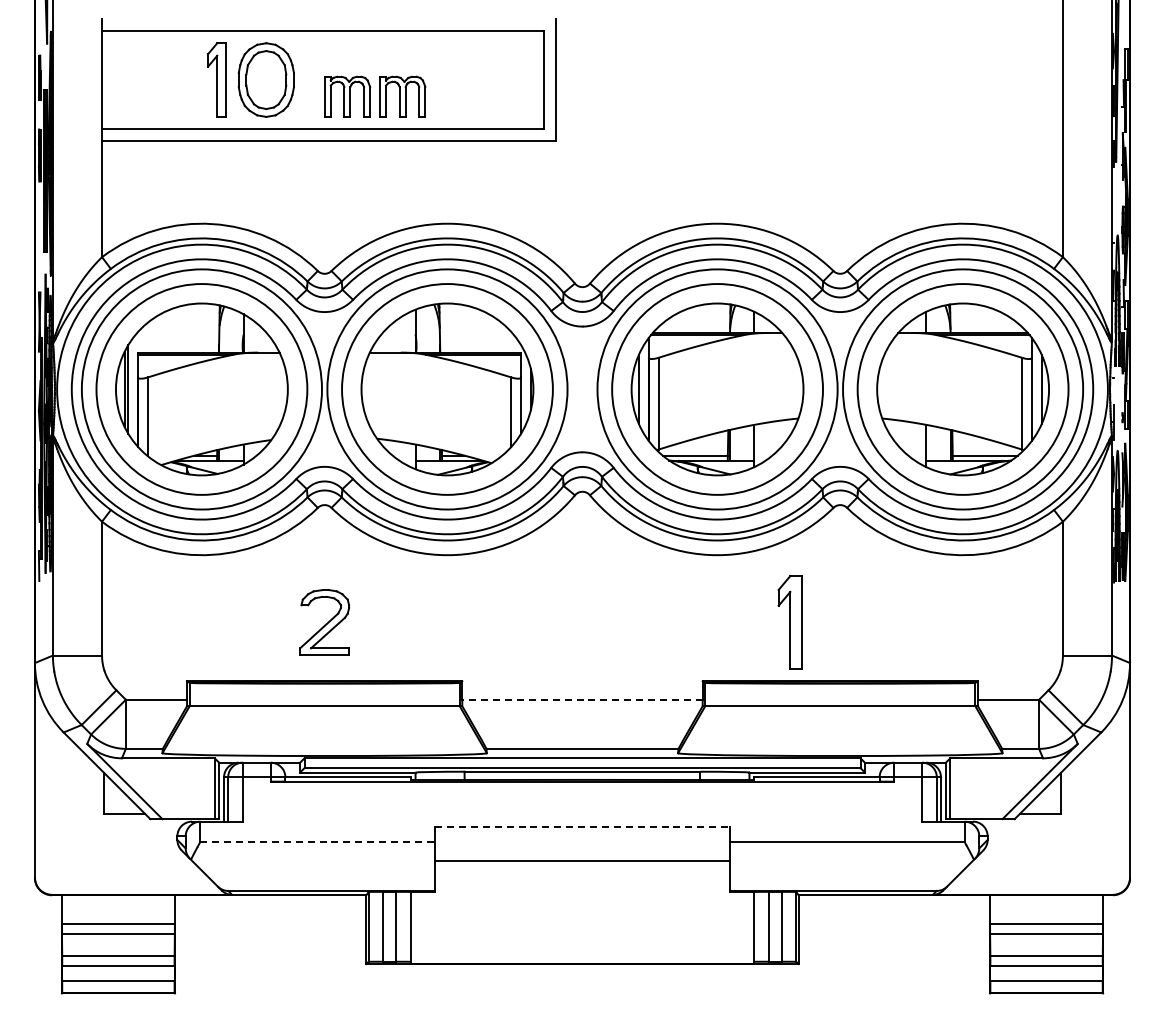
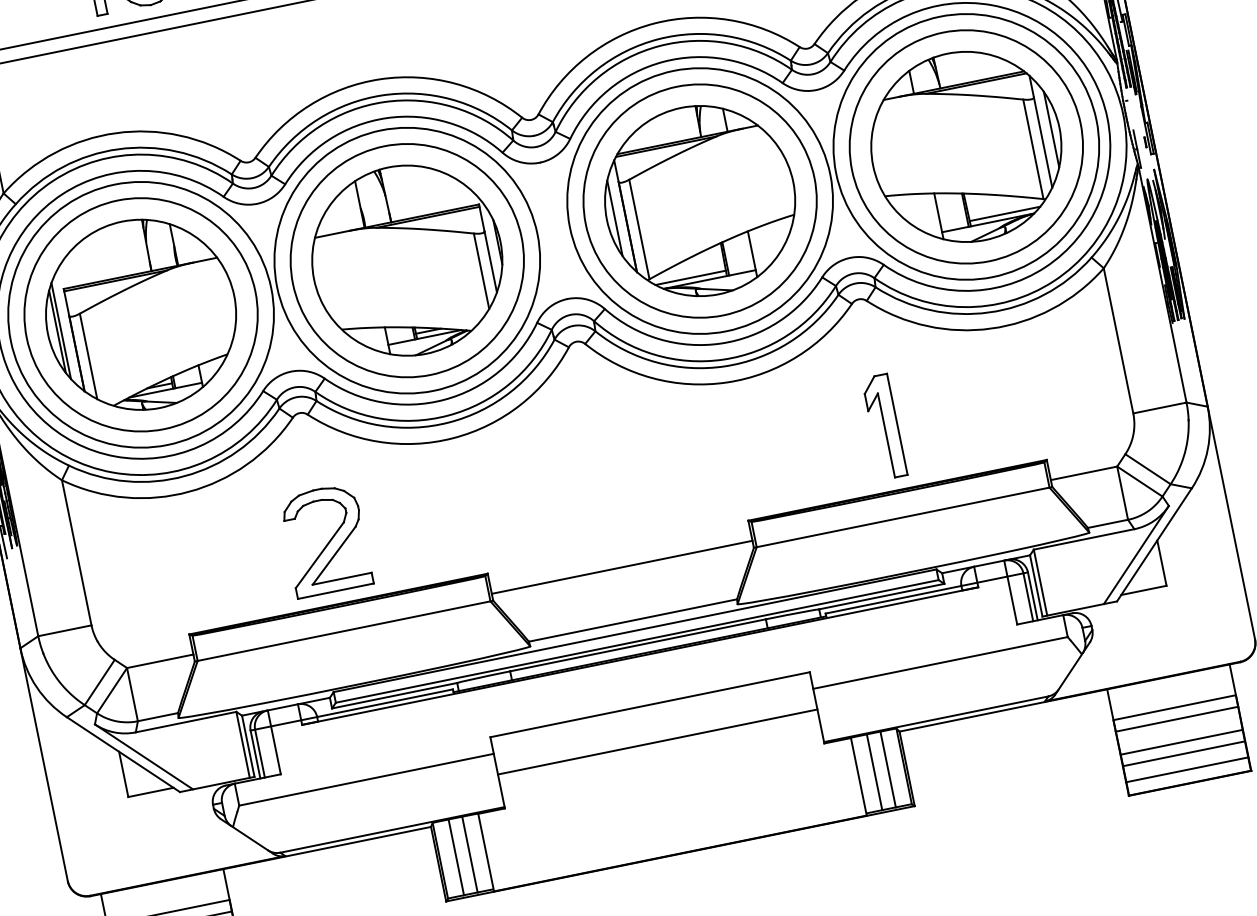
part: (324, 622) -> (325, 540), size x1.43
part: (789, 622) -> (883, 426), moved
line: (581, 699) -> (621, 567), dashed -> solid
line: (583, 826) -> (651, 704), dashed -> solid
line: (318, 841) -> (367, 779), dashed -> solid

